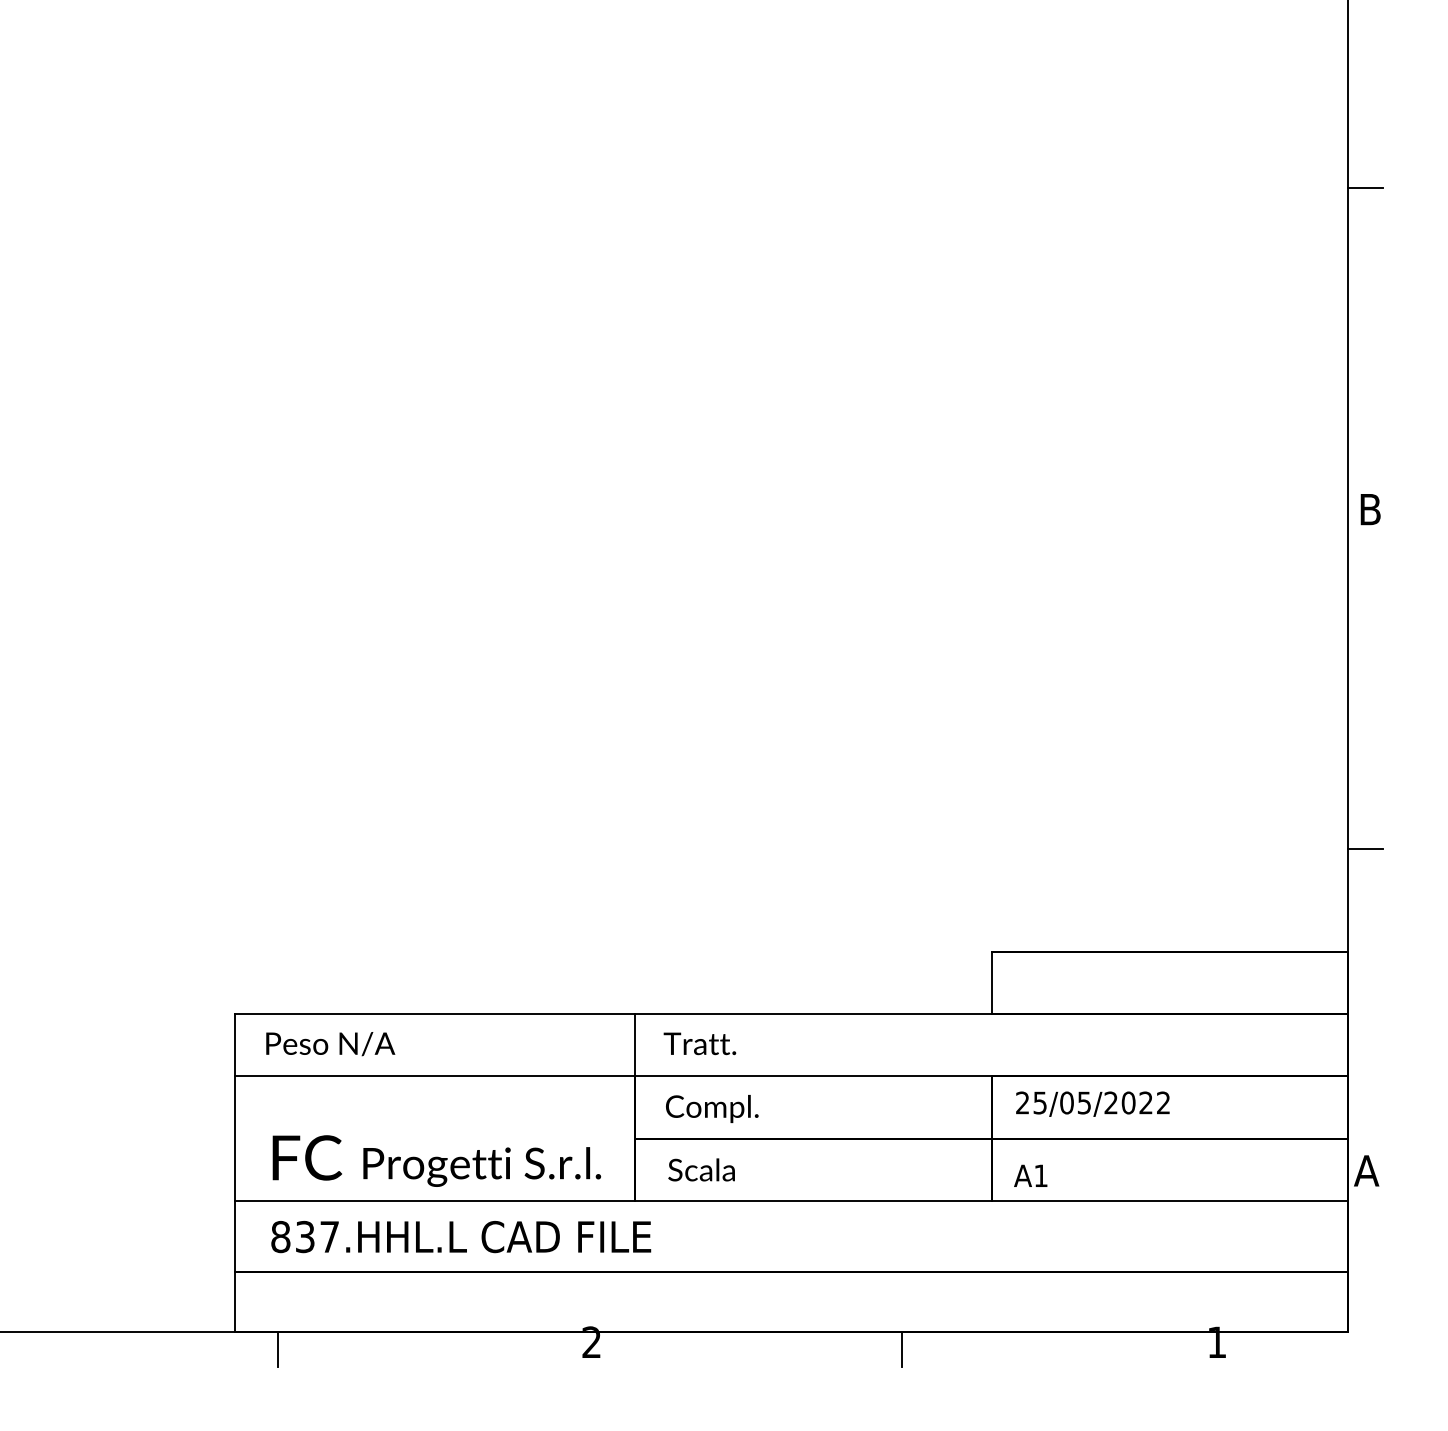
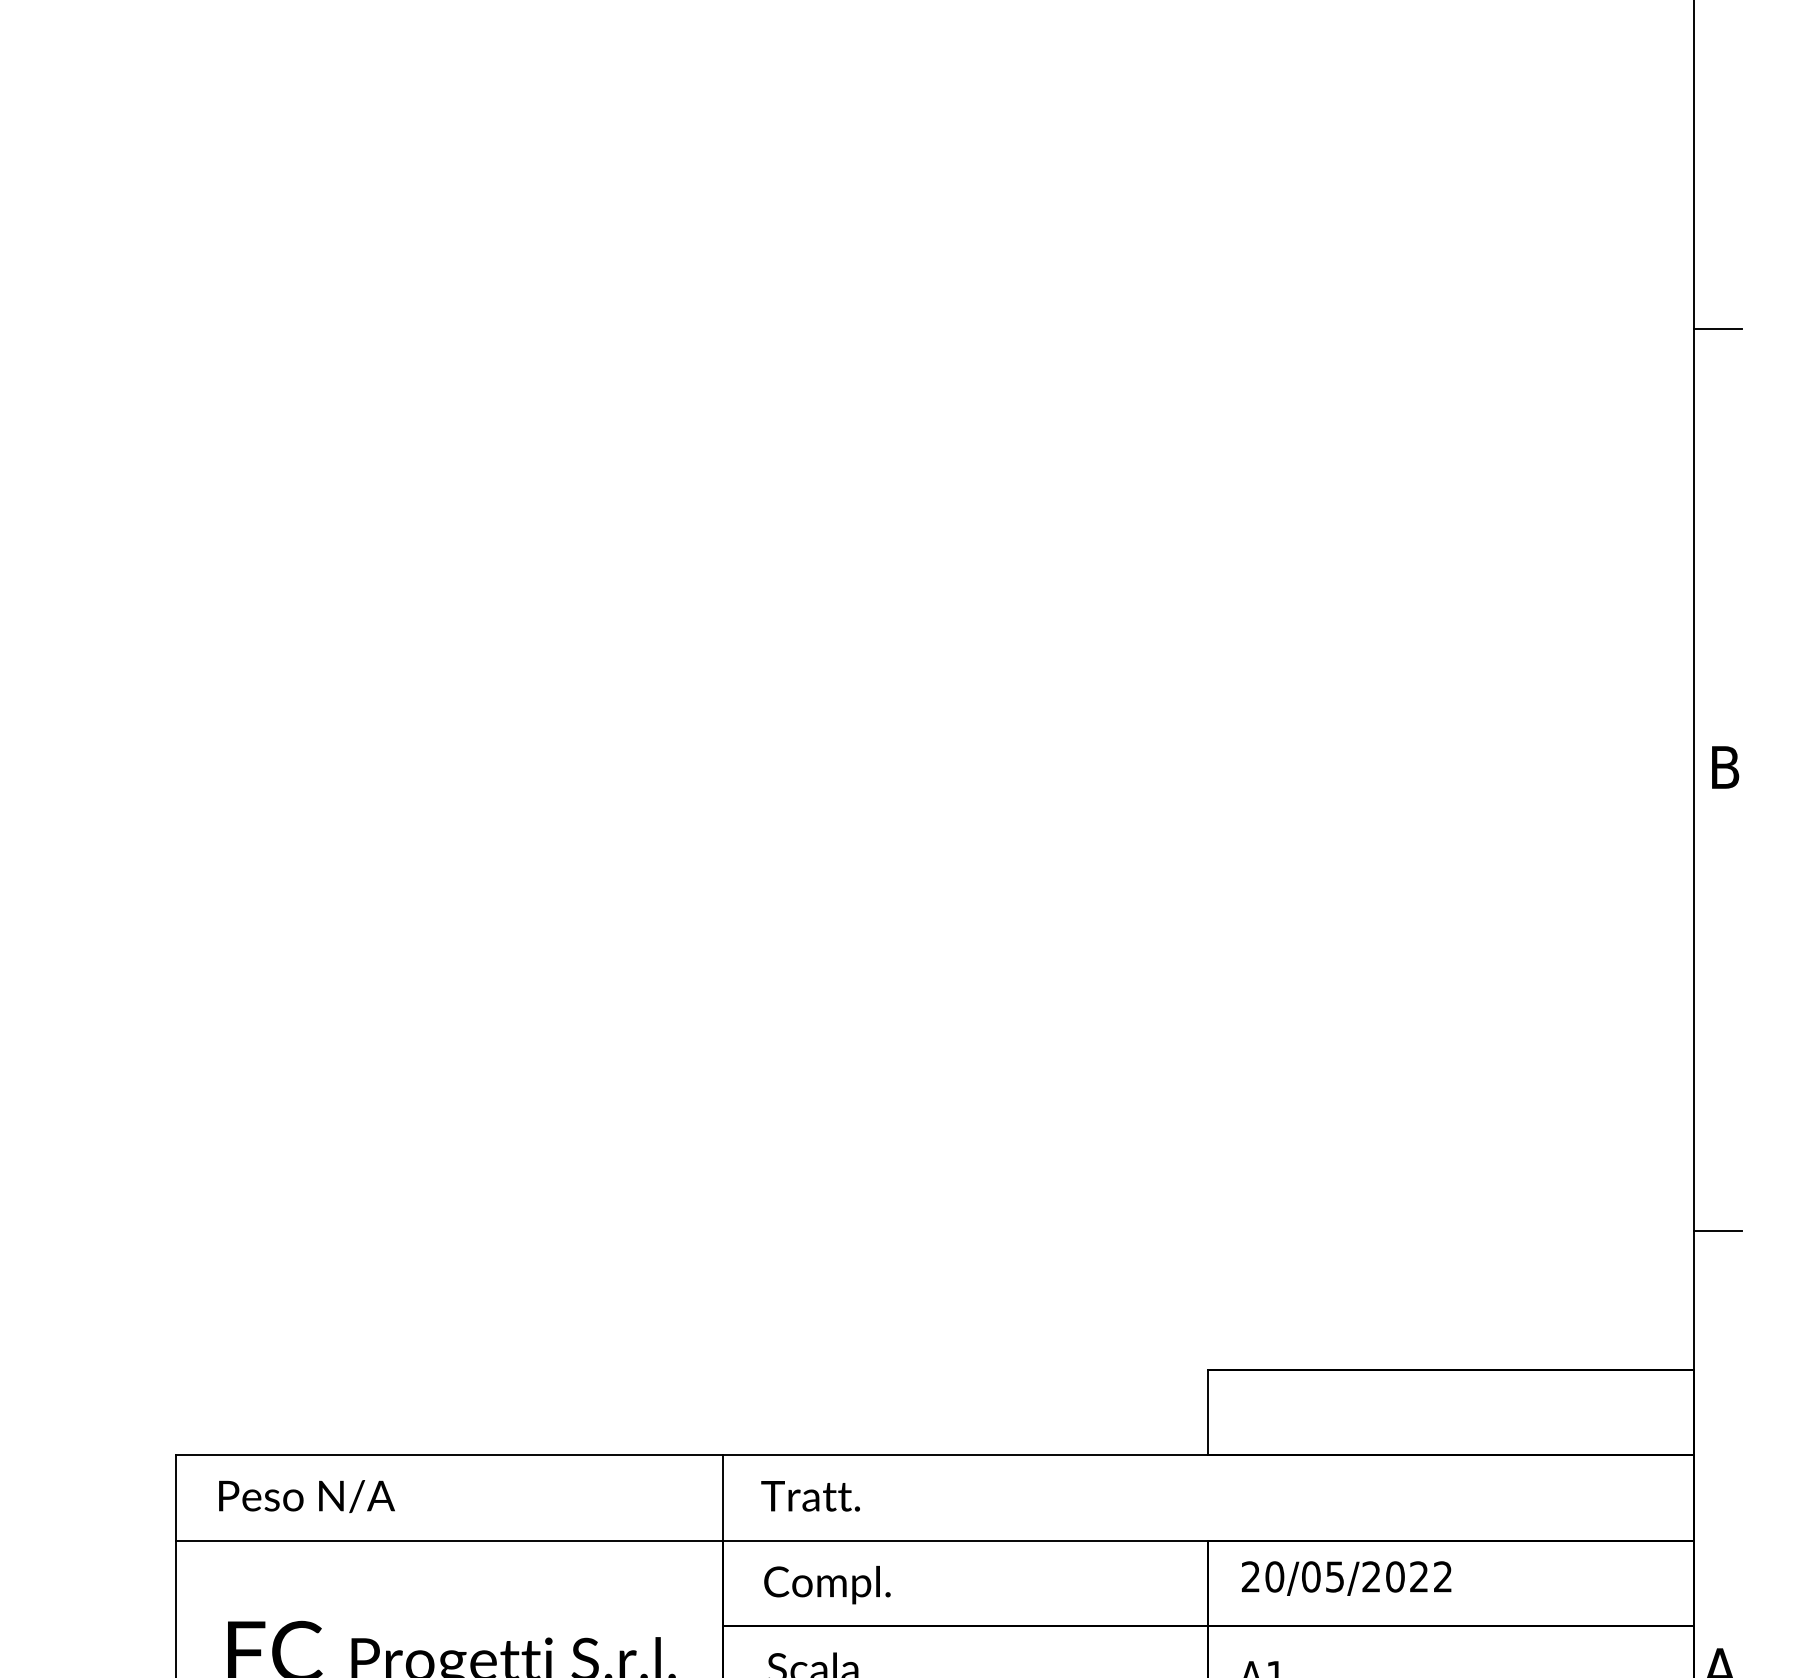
text: (1040, 1102) -> (1275, 1576), 25/05/2022 -> 20/05/2022

